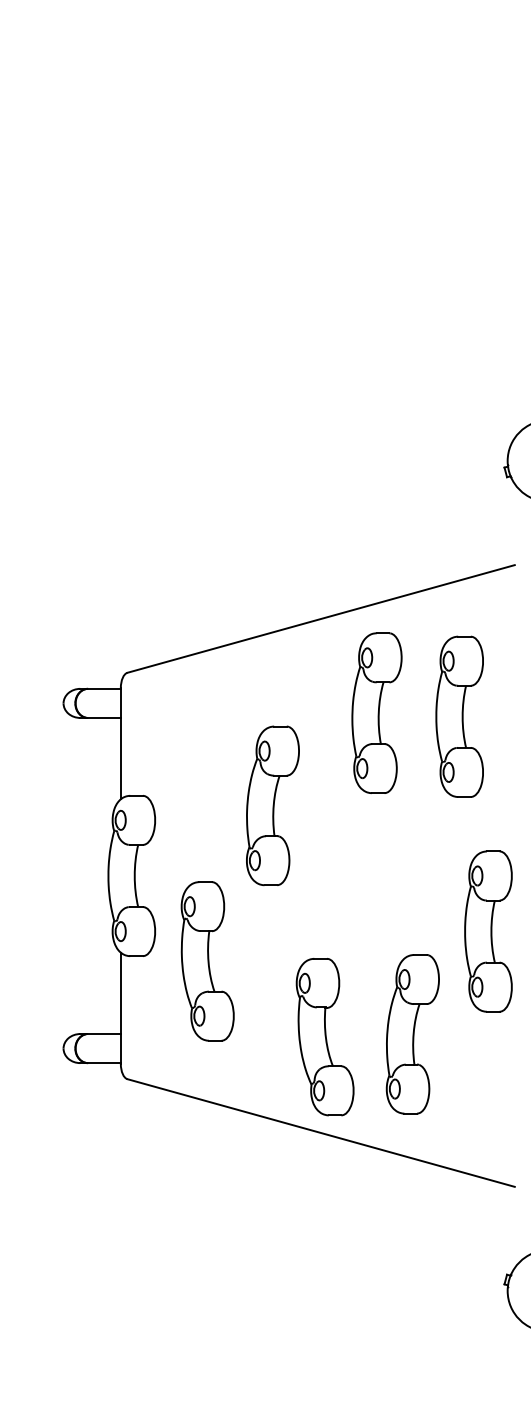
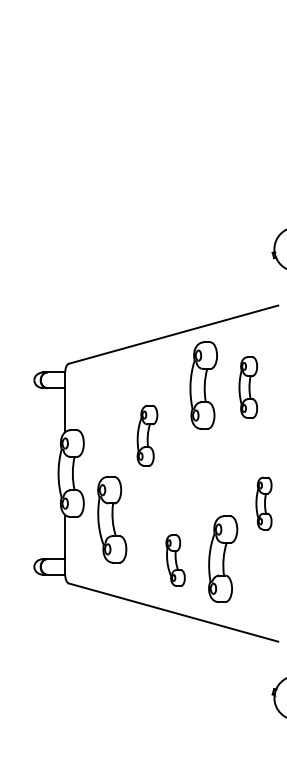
part: (457, 716) -> (247, 387), size x0.7
part: (272, 805) -> (147, 435), size x0.7
part: (487, 931) -> (263, 503), size x0.6
part: (324, 1036) -> (175, 560), size x0.6

